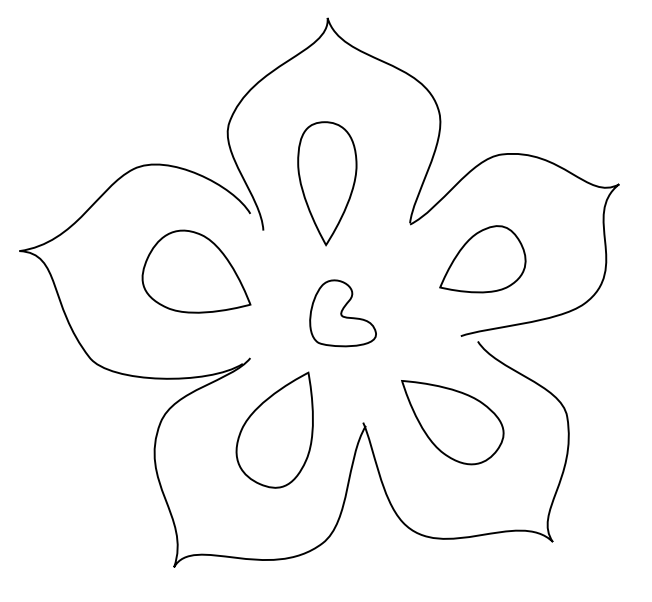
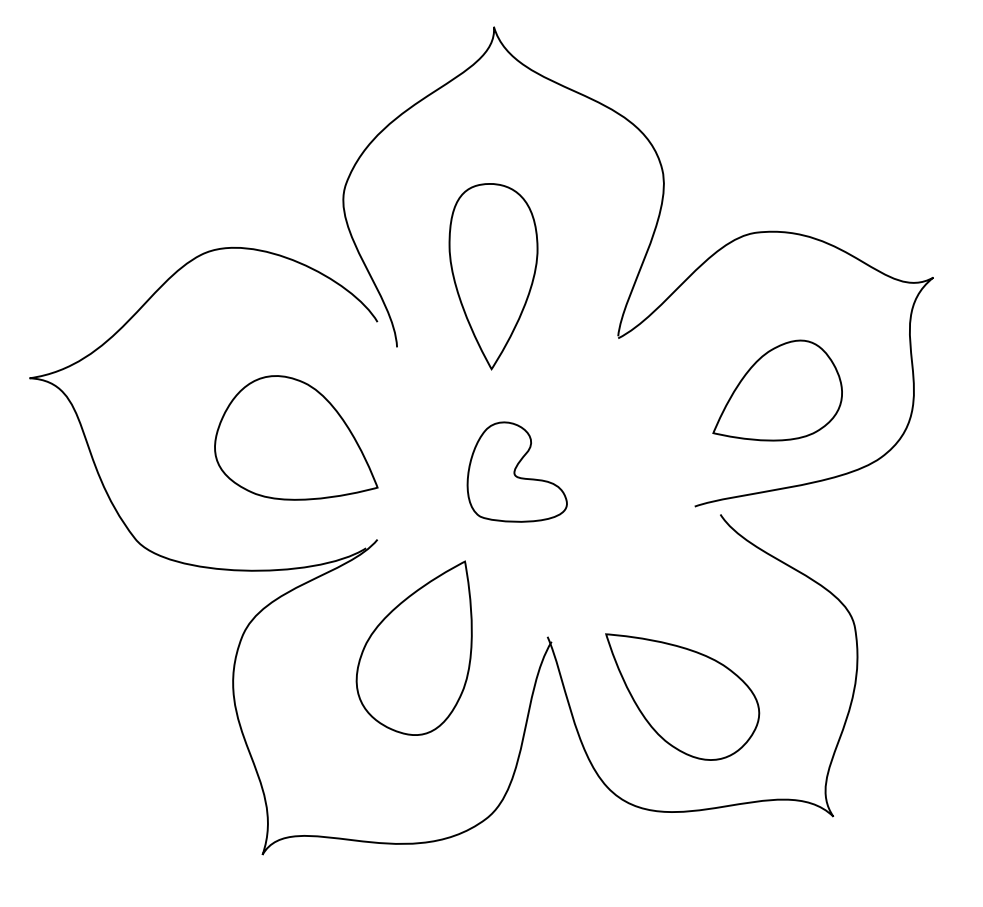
part: (482, 259) -> (777, 390), moved
part: (196, 271) -> (296, 437), moved
part: (452, 422) -> (682, 696), moved

